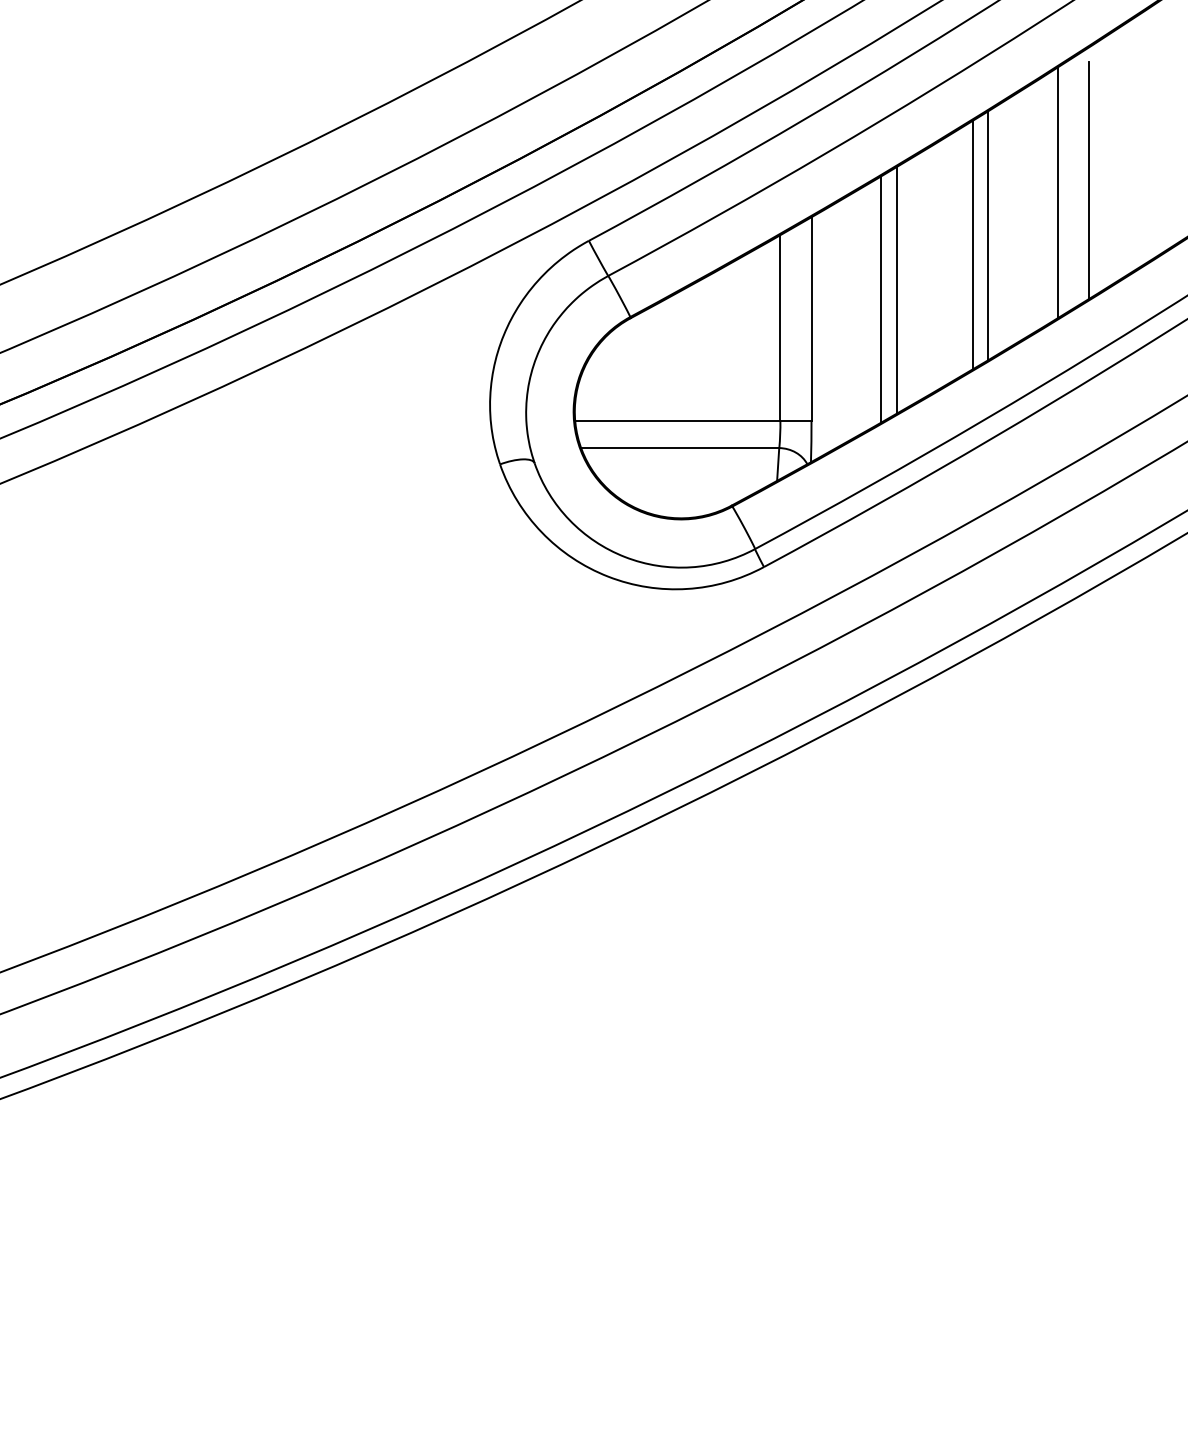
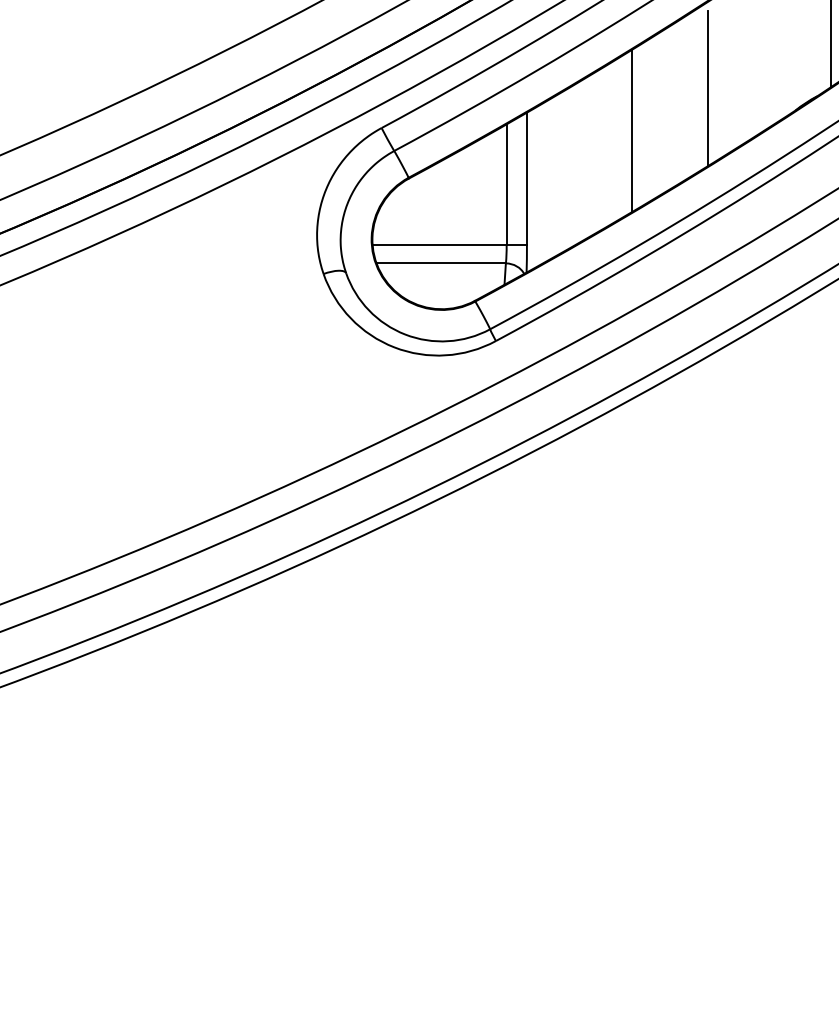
line: (1057, 192) -> (687, 96), removed
line: (988, 235) -> (642, 124), removed
line: (896, 290) -> (582, 160), removed
line: (881, 299) -> (572, 166), removed

